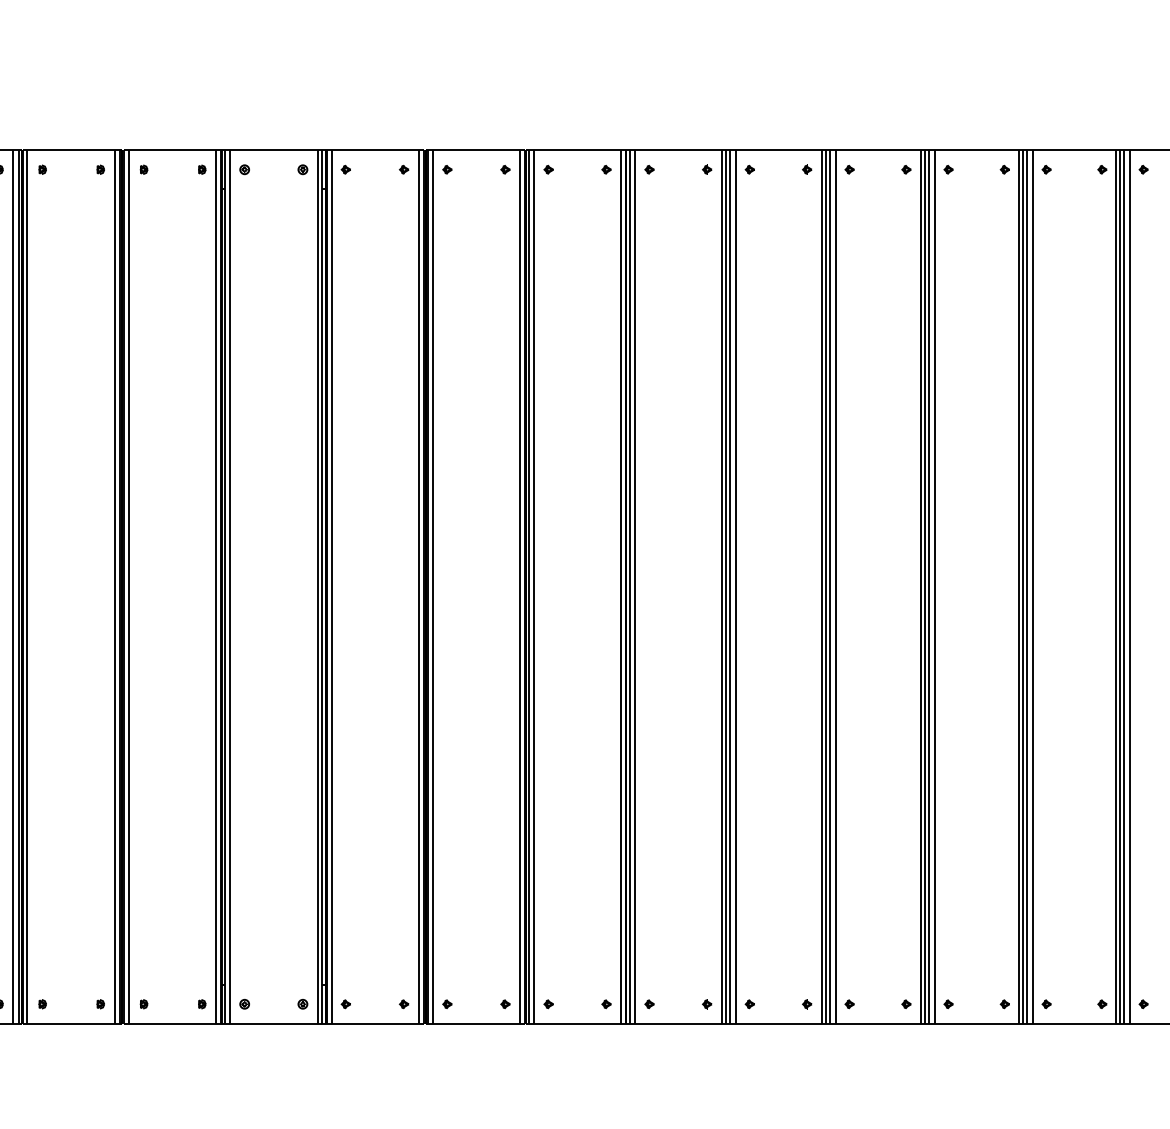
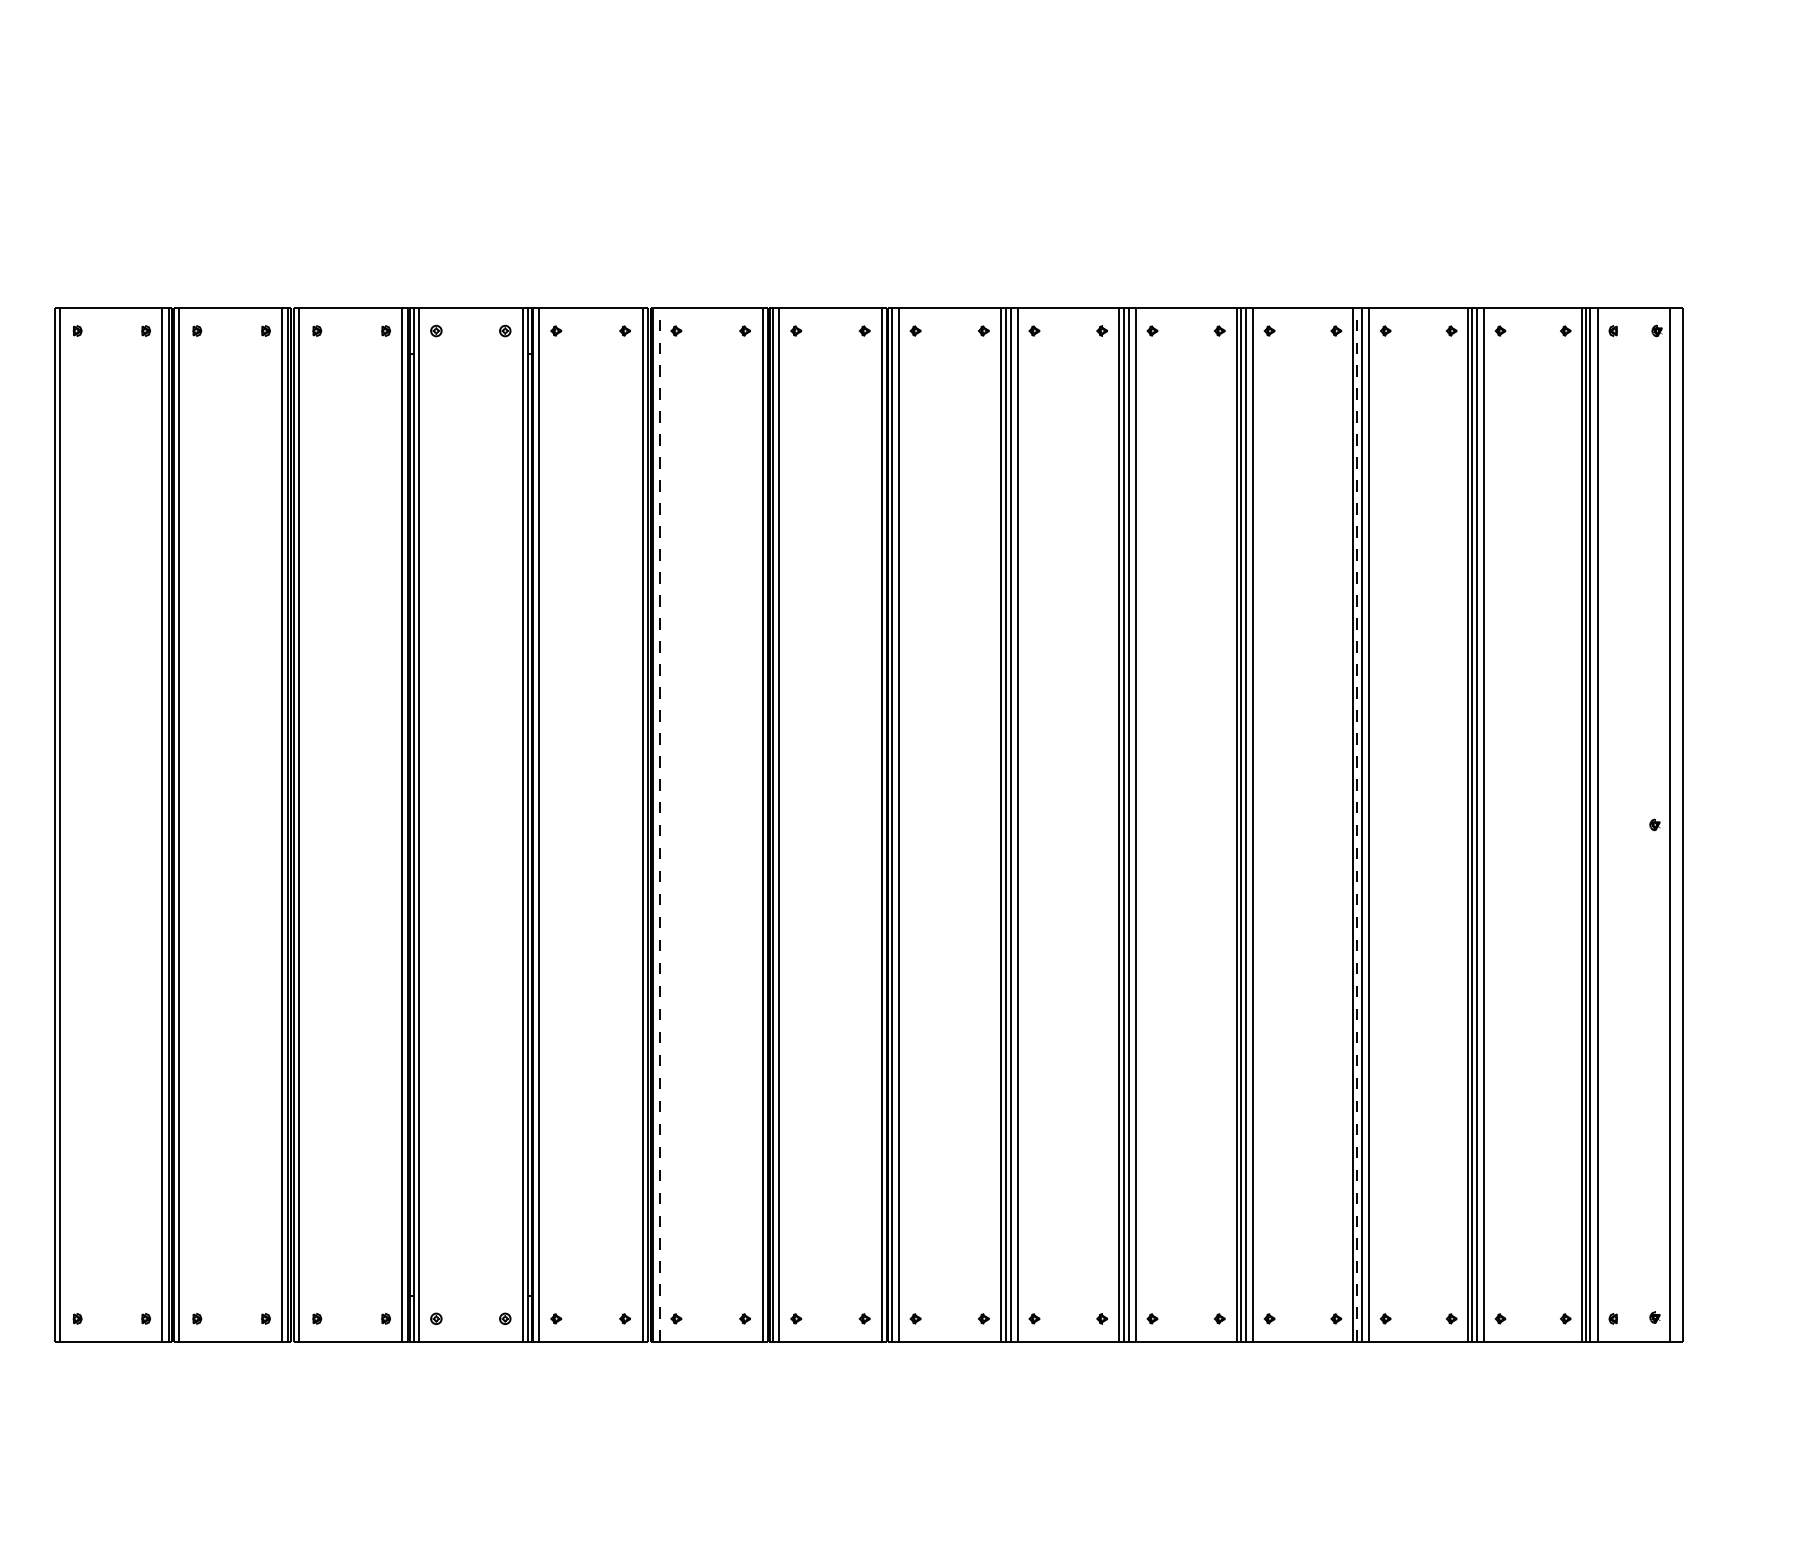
line: (433, 586) -> (659, 824), solid -> dashed
line: (1022, 586) -> (1357, 824), solid -> dashed

